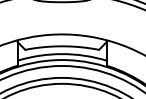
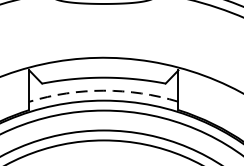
arc: (62, 54) -> (104, 91), solid -> dashed

